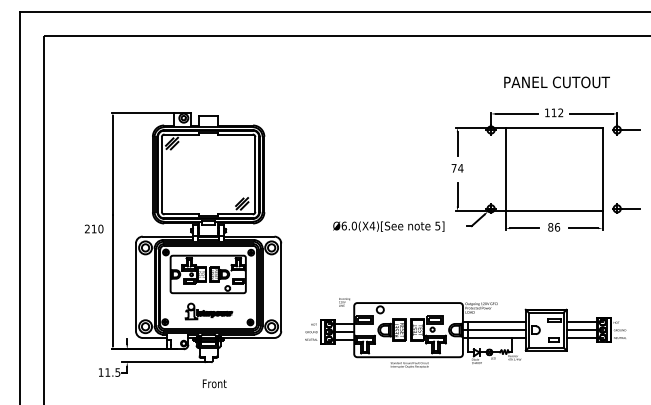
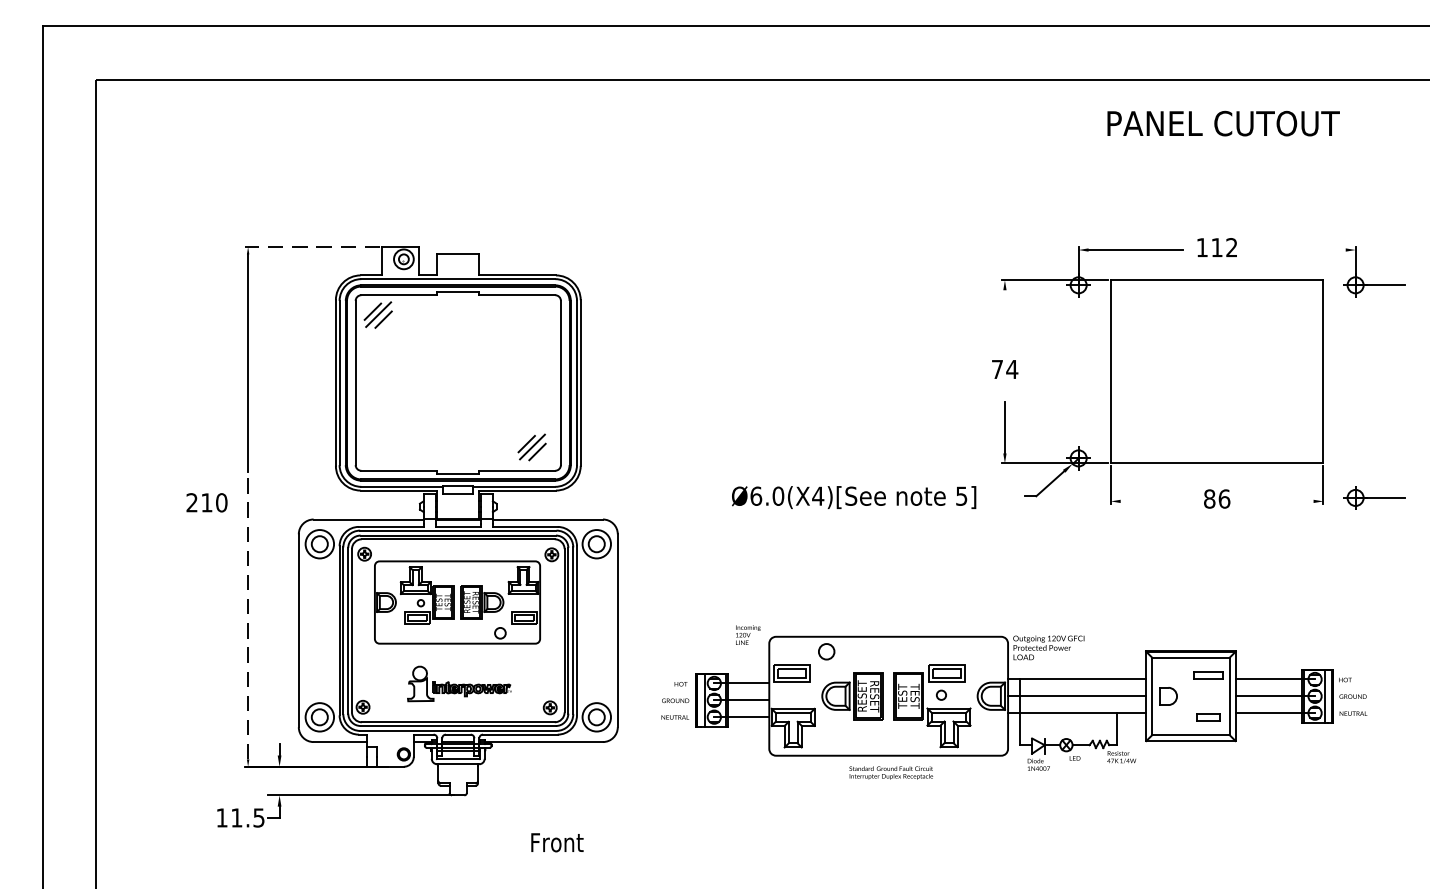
text: (556, 82) -> (1222, 123), moved
line: (142, 112) -> (313, 246), solid -> dashed
line: (590, 113) -> (1296, 249), removed
line: (457, 144) -> (1004, 317), removed
part: (626, 208) -> (1376, 497), moved
line: (524, 228) -> (1152, 501), removed
line: (583, 228) -> (1281, 501), removed
line: (112, 279) -> (247, 613), solid -> dashed
part: (465, 332) -> (1013, 701), moved
text: (214, 383) -> (556, 842), moved

